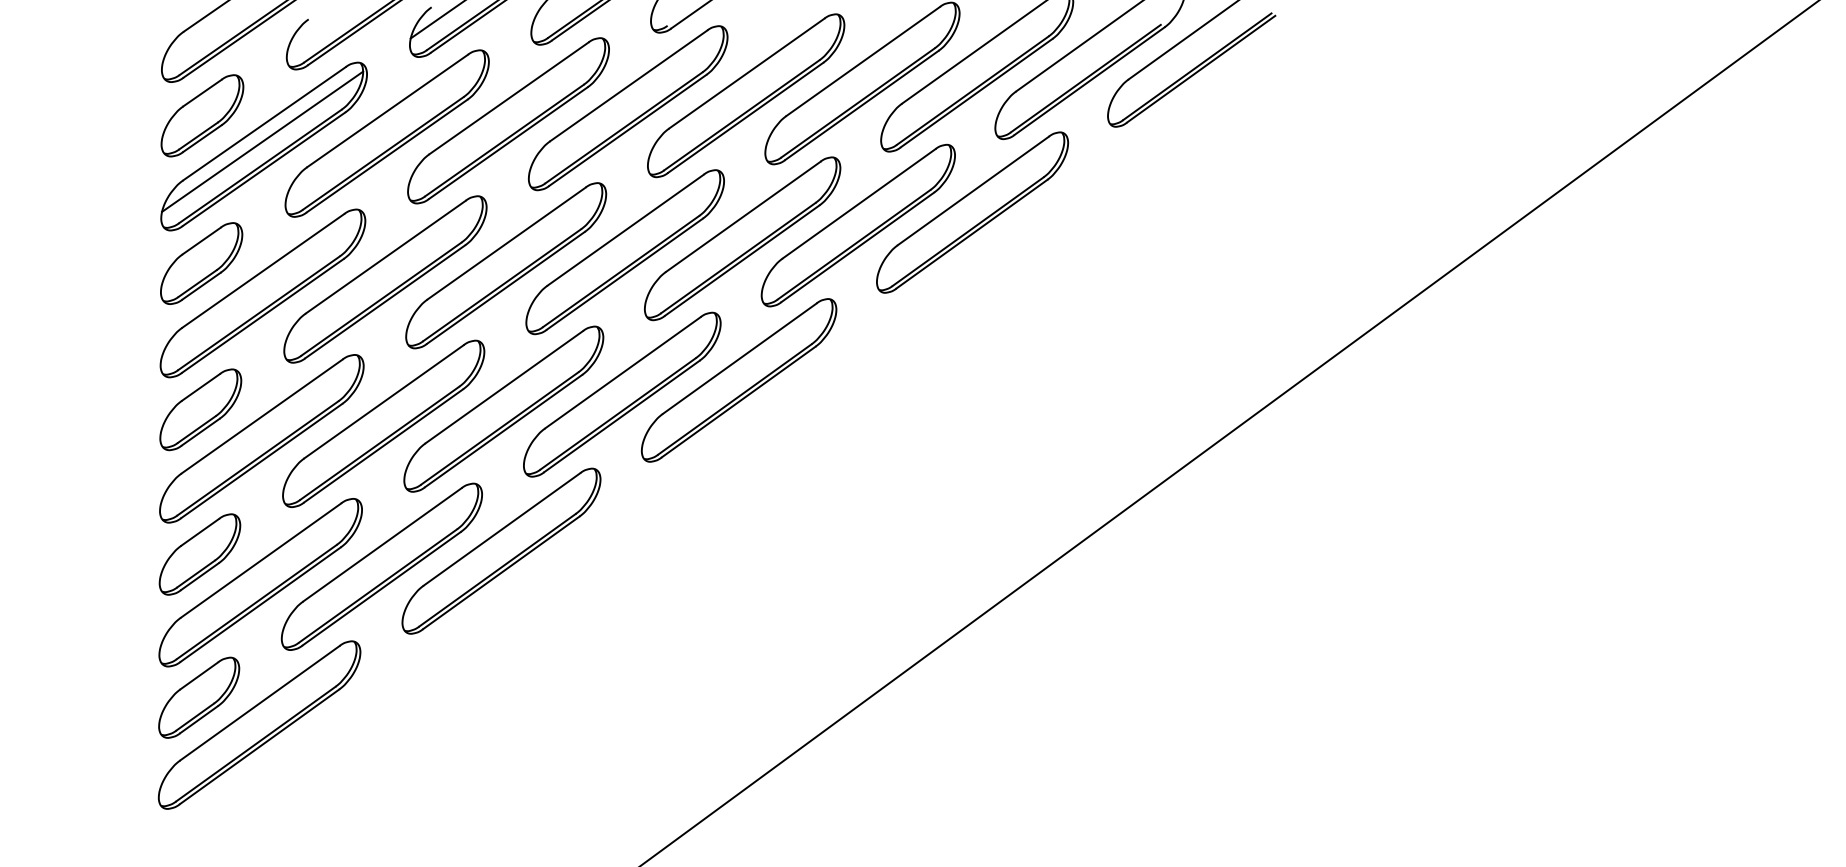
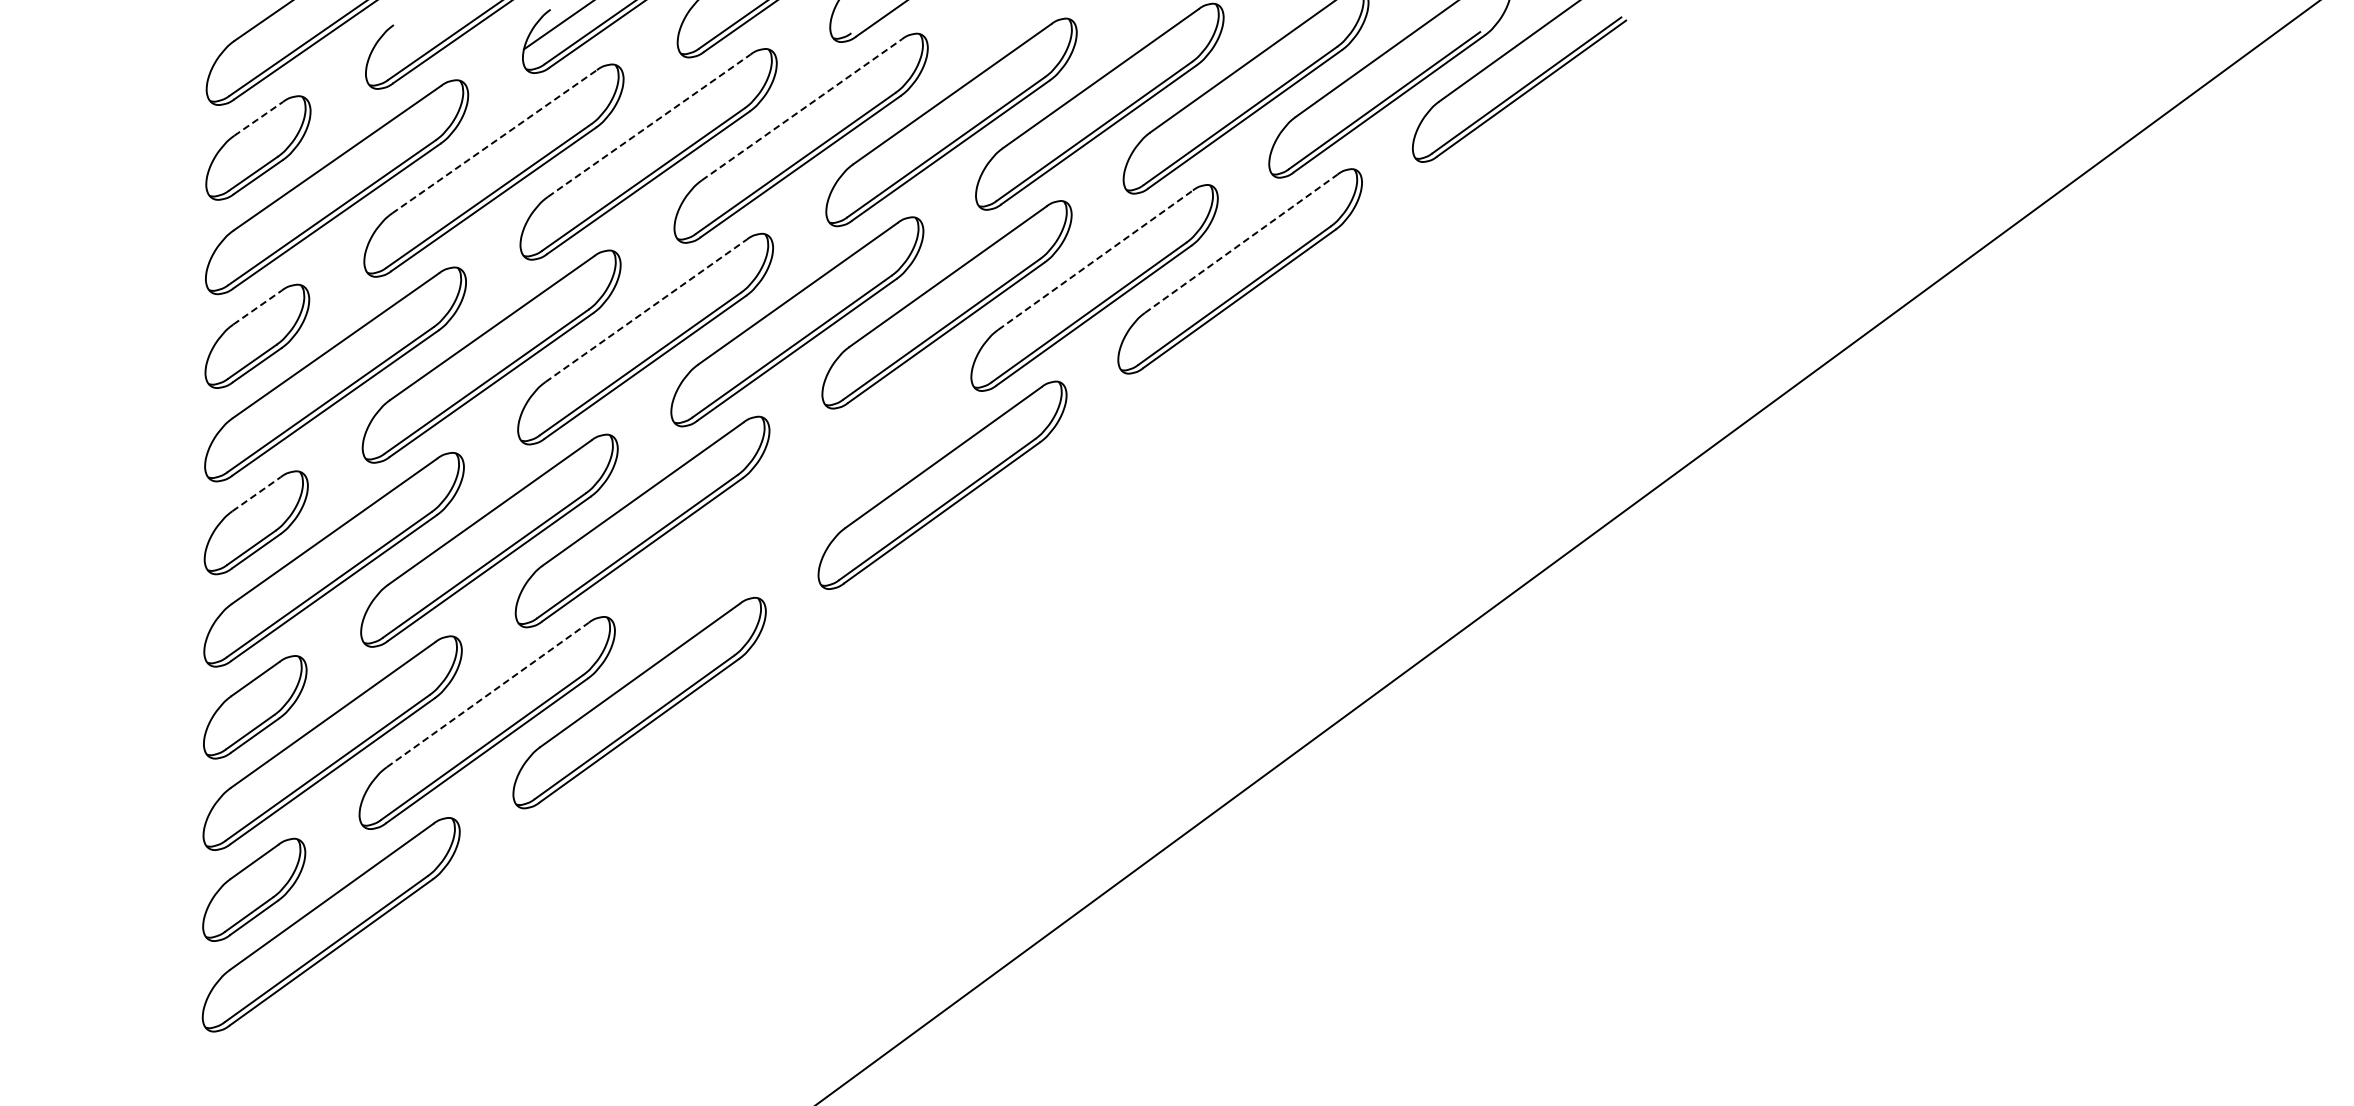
line: (629, 85) -> (802, 109), solid -> dashed
line: (202, 92) -> (258, 118), solid -> dashed
line: (509, 98) -> (649, 125), solid -> dashed
line: (387, 110) -> (494, 141), solid -> dashed
line: (262, 141) -> (334, 180), removed
line: (973, 190) -> (1241, 243), solid -> dashed
line: (859, 204) -> (1095, 260), solid -> dashed
line: (201, 240) -> (257, 307), solid -> dashed
line: (506, 243) -> (646, 310), solid -> dashed
line: (200, 386) -> (256, 493), solid -> dashed
part: (622, 394) -> (793, 503), removed
line: (382, 544) -> (488, 694), solid -> dashed

